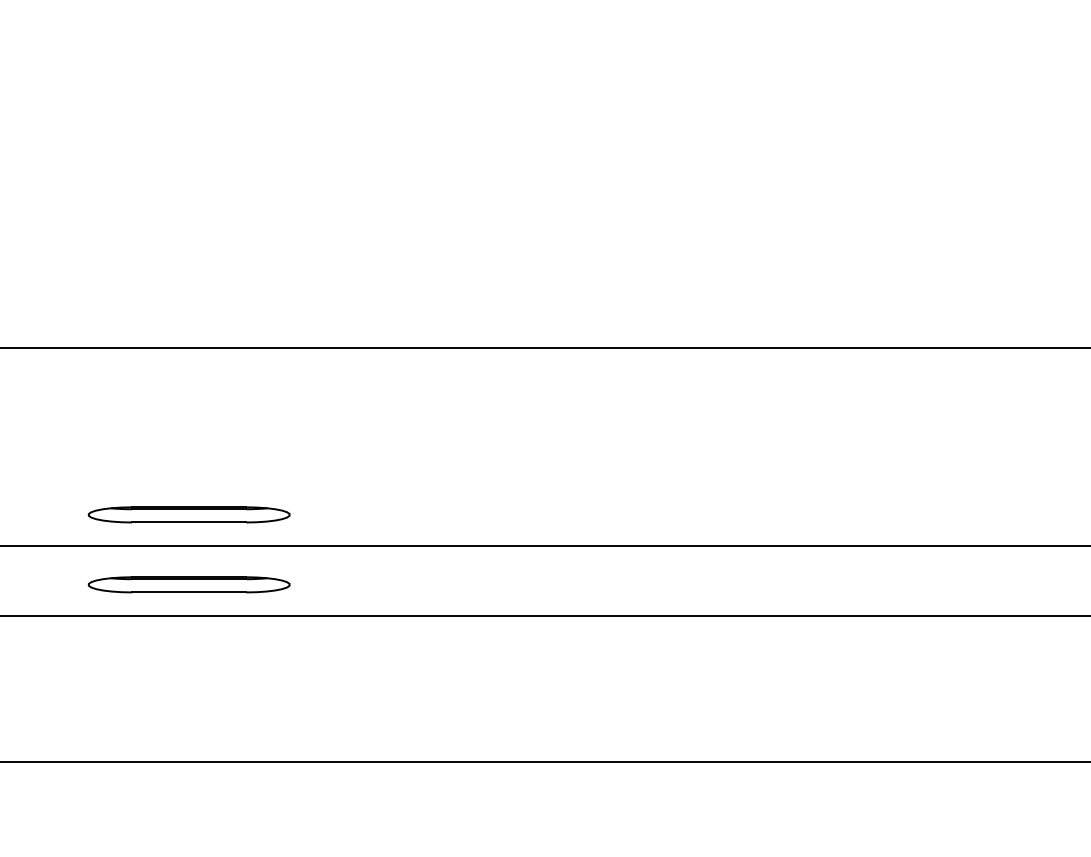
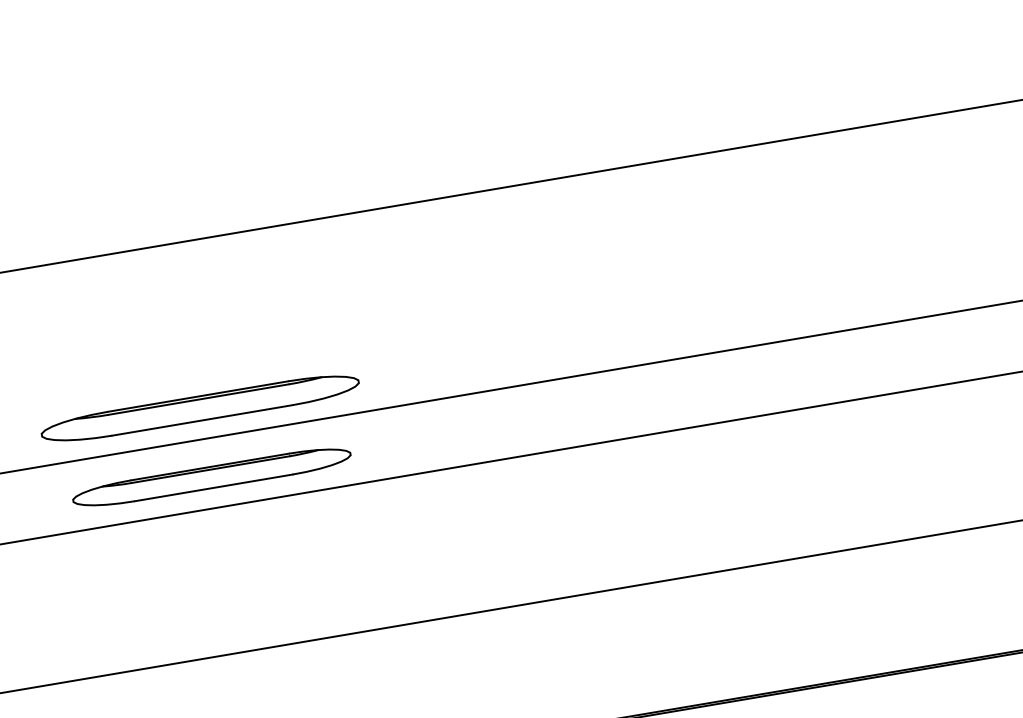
part: (188, 514) -> (199, 408), size x1.6
part: (188, 584) -> (211, 477), size x1.4

